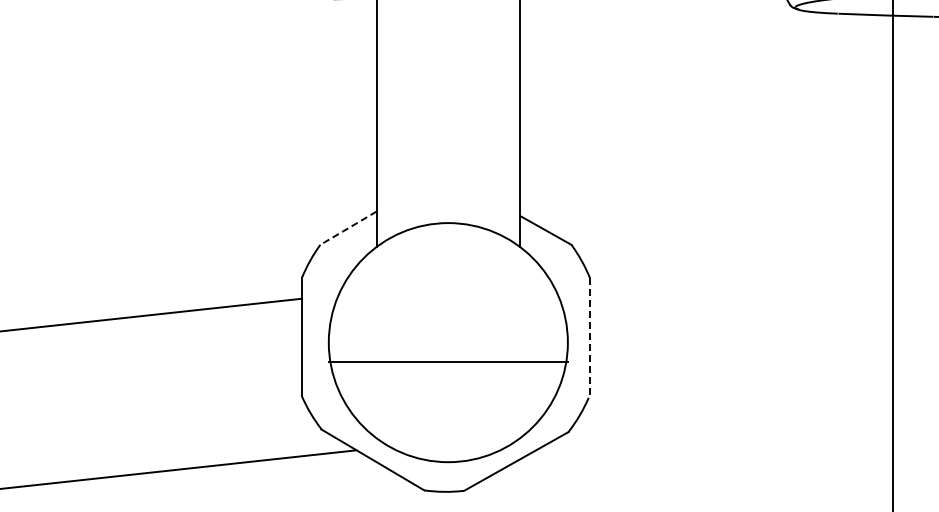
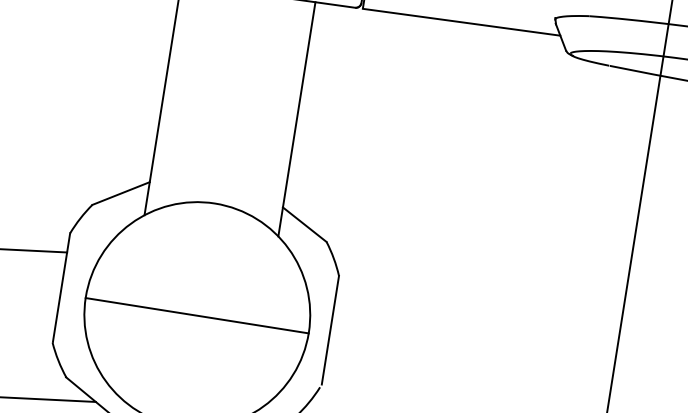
line: (348, 228) -> (121, 193), dashed -> solid
line: (590, 335) -> (330, 329), dashed -> solid
line: (447, 362) -> (196, 315), moved

